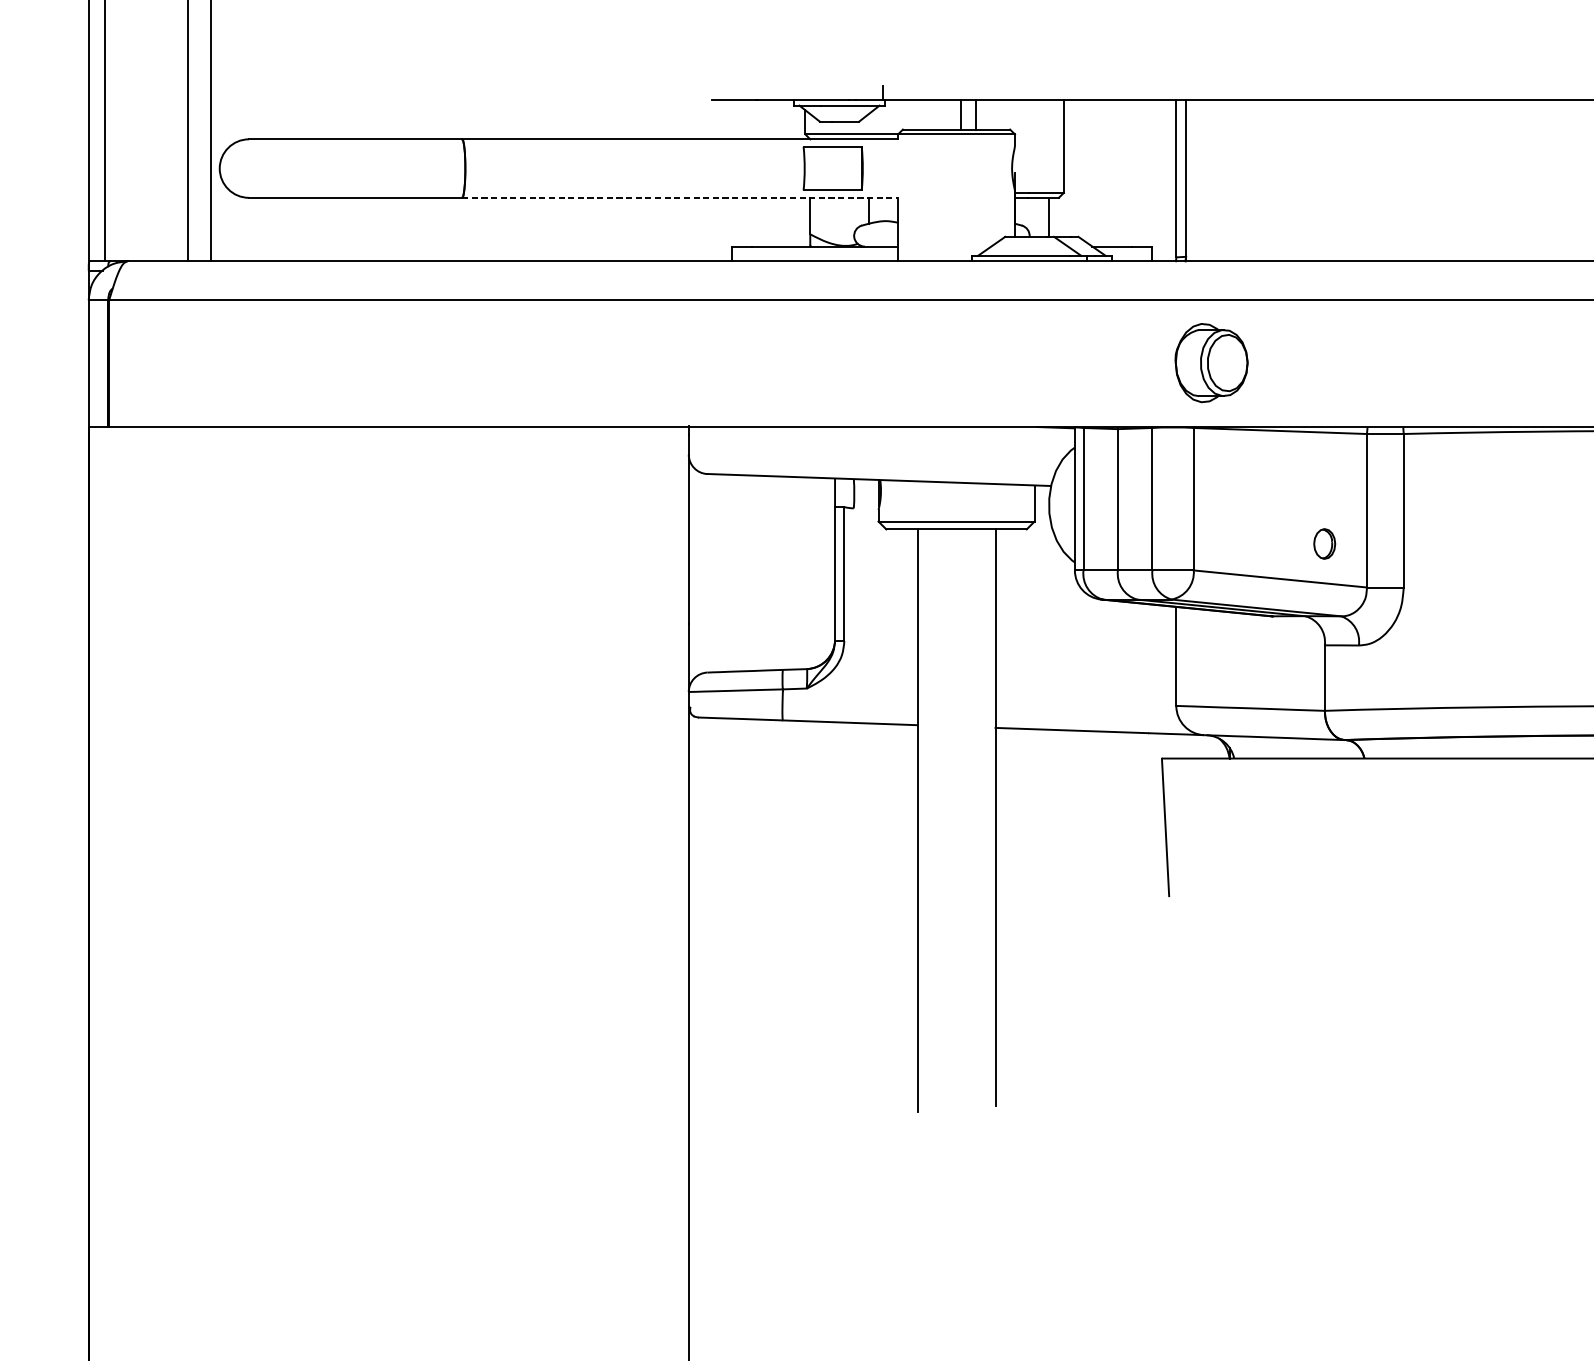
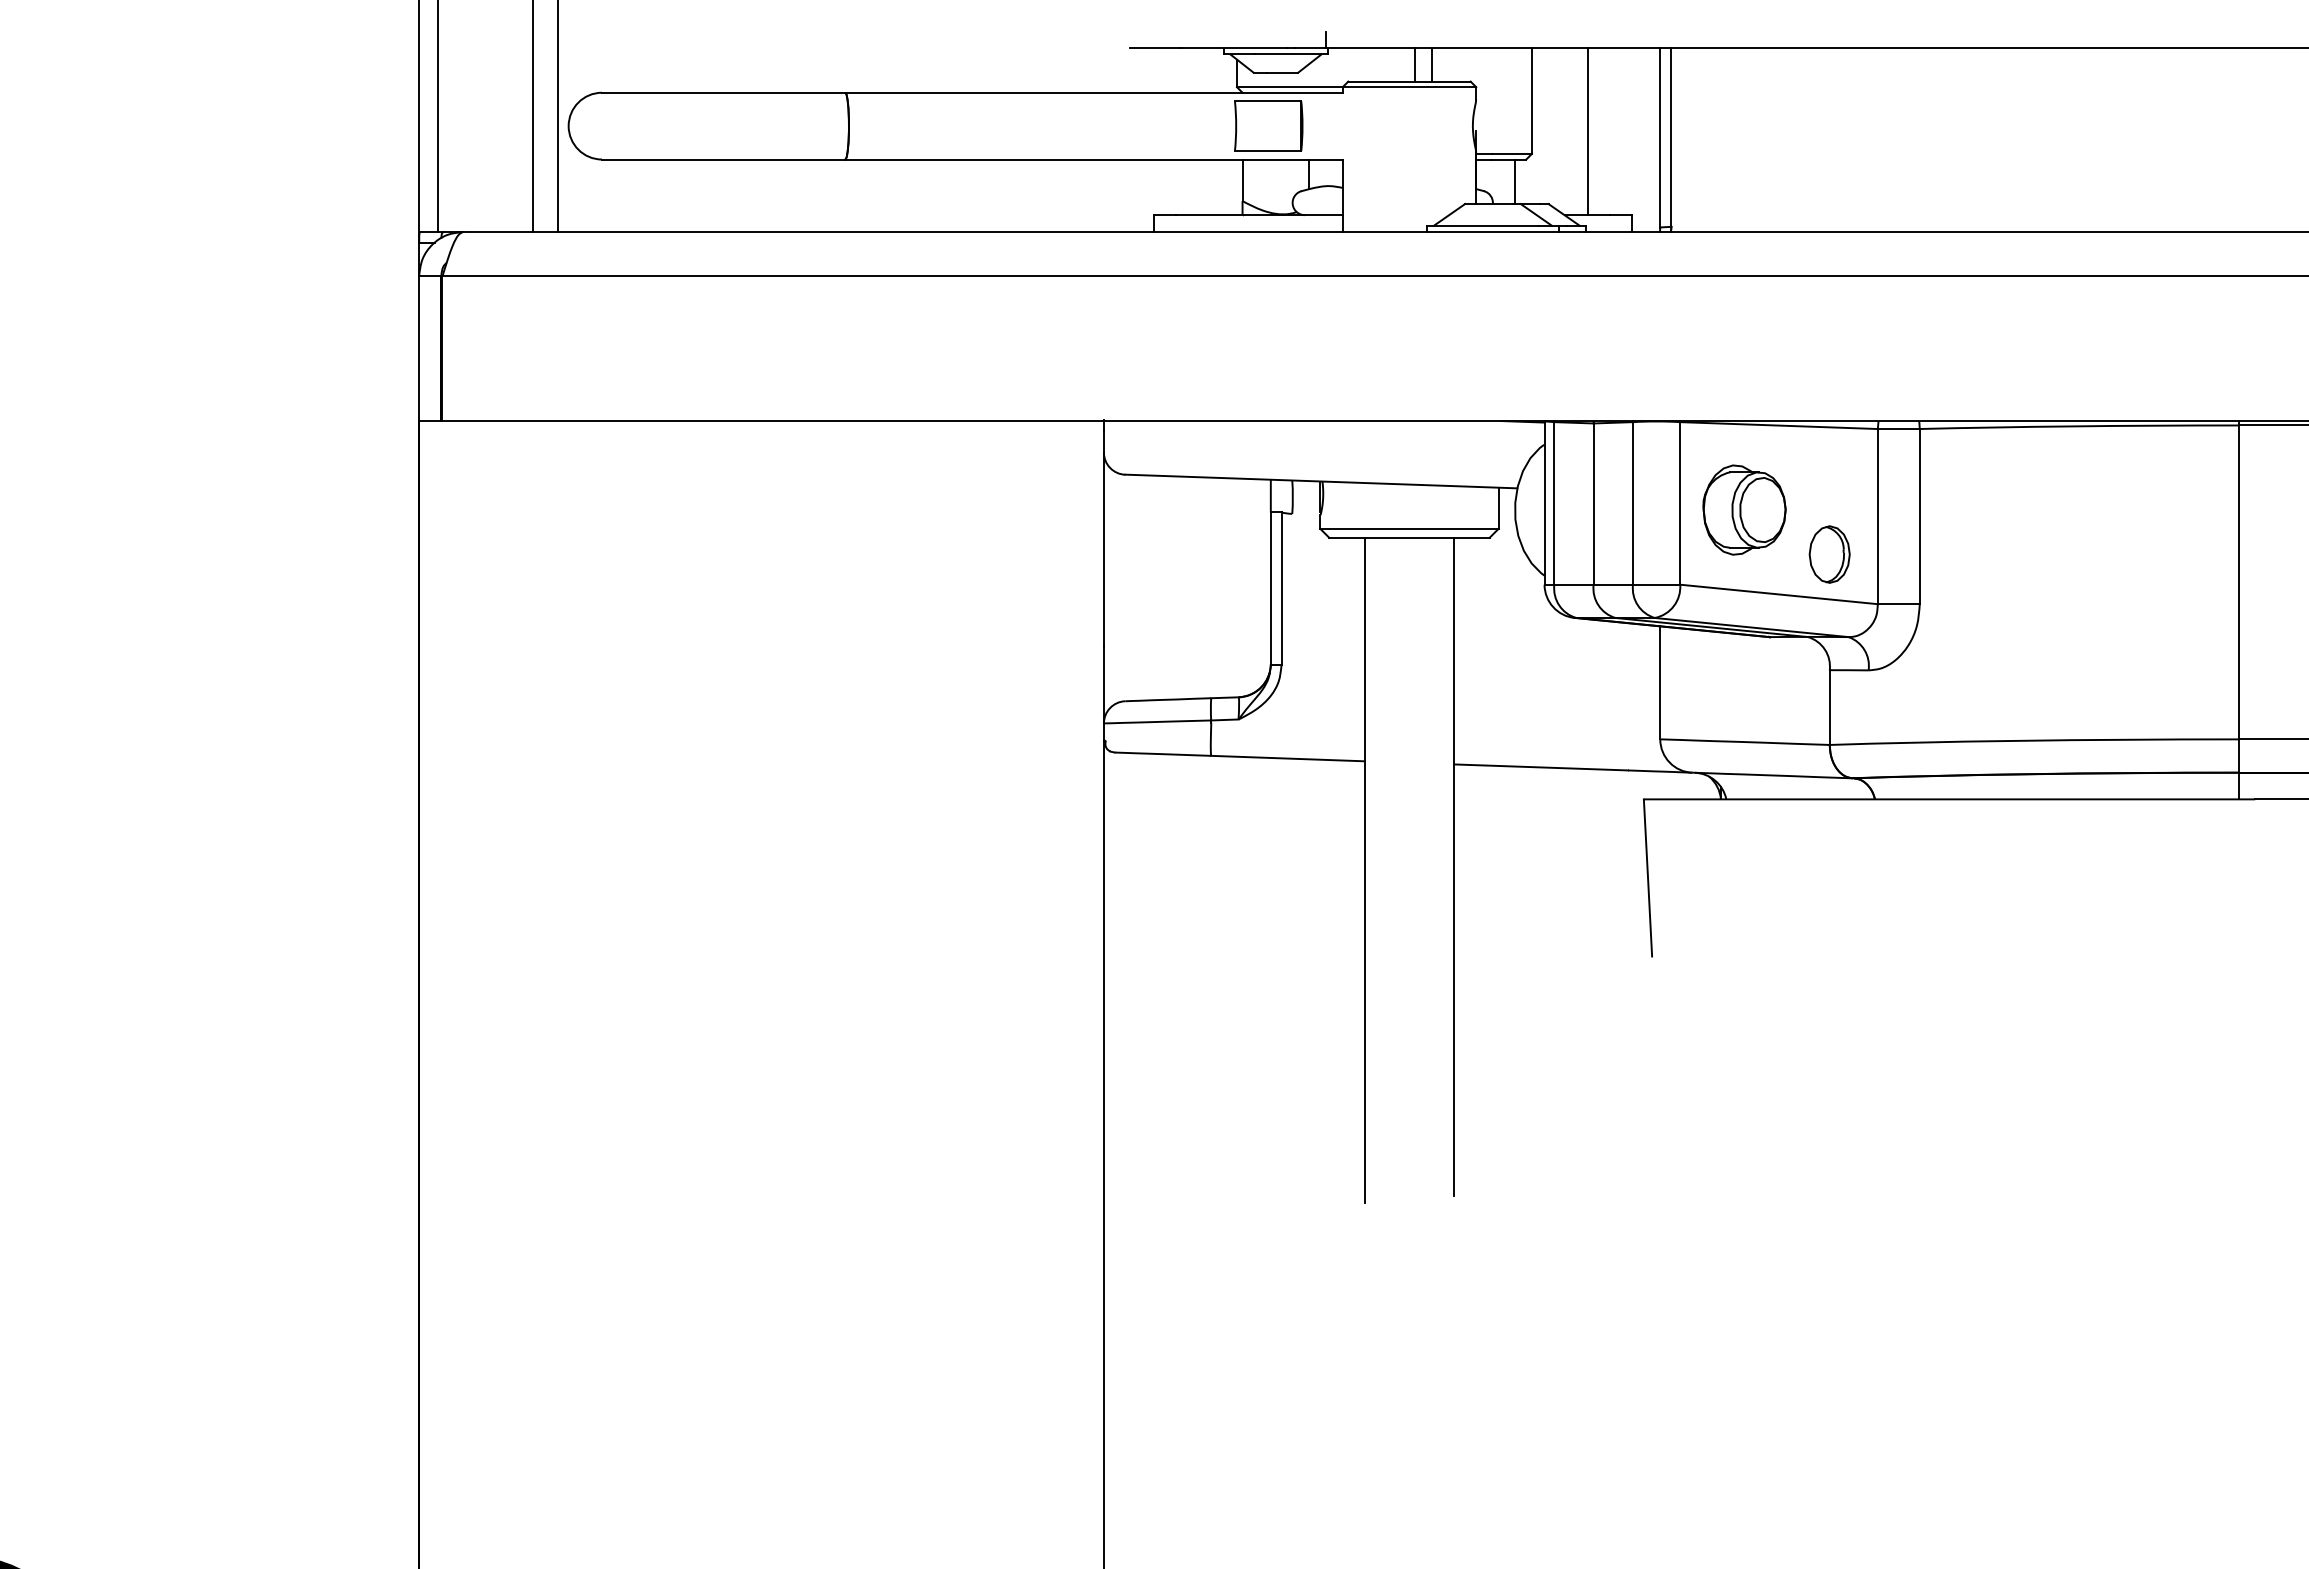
line: (1112, 173) -> (1587, 131), added
line: (680, 197) -> (1094, 159), dashed -> solid
part: (1211, 362) -> (1744, 509), moved
part: (1324, 543) -> (1829, 554), size x1.67

